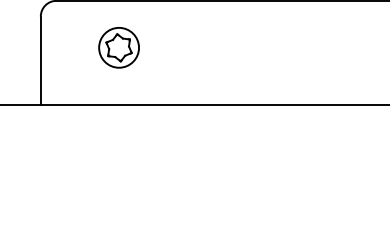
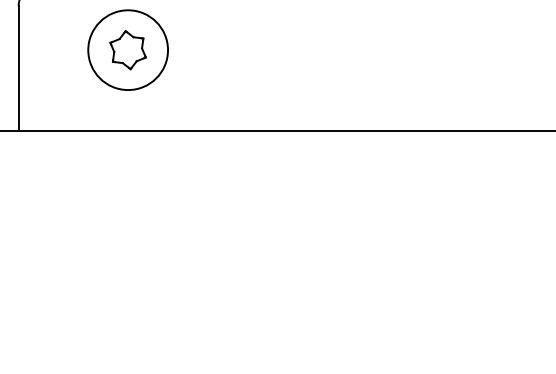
circle: (119, 48) -> (128, 50), size x1.43

